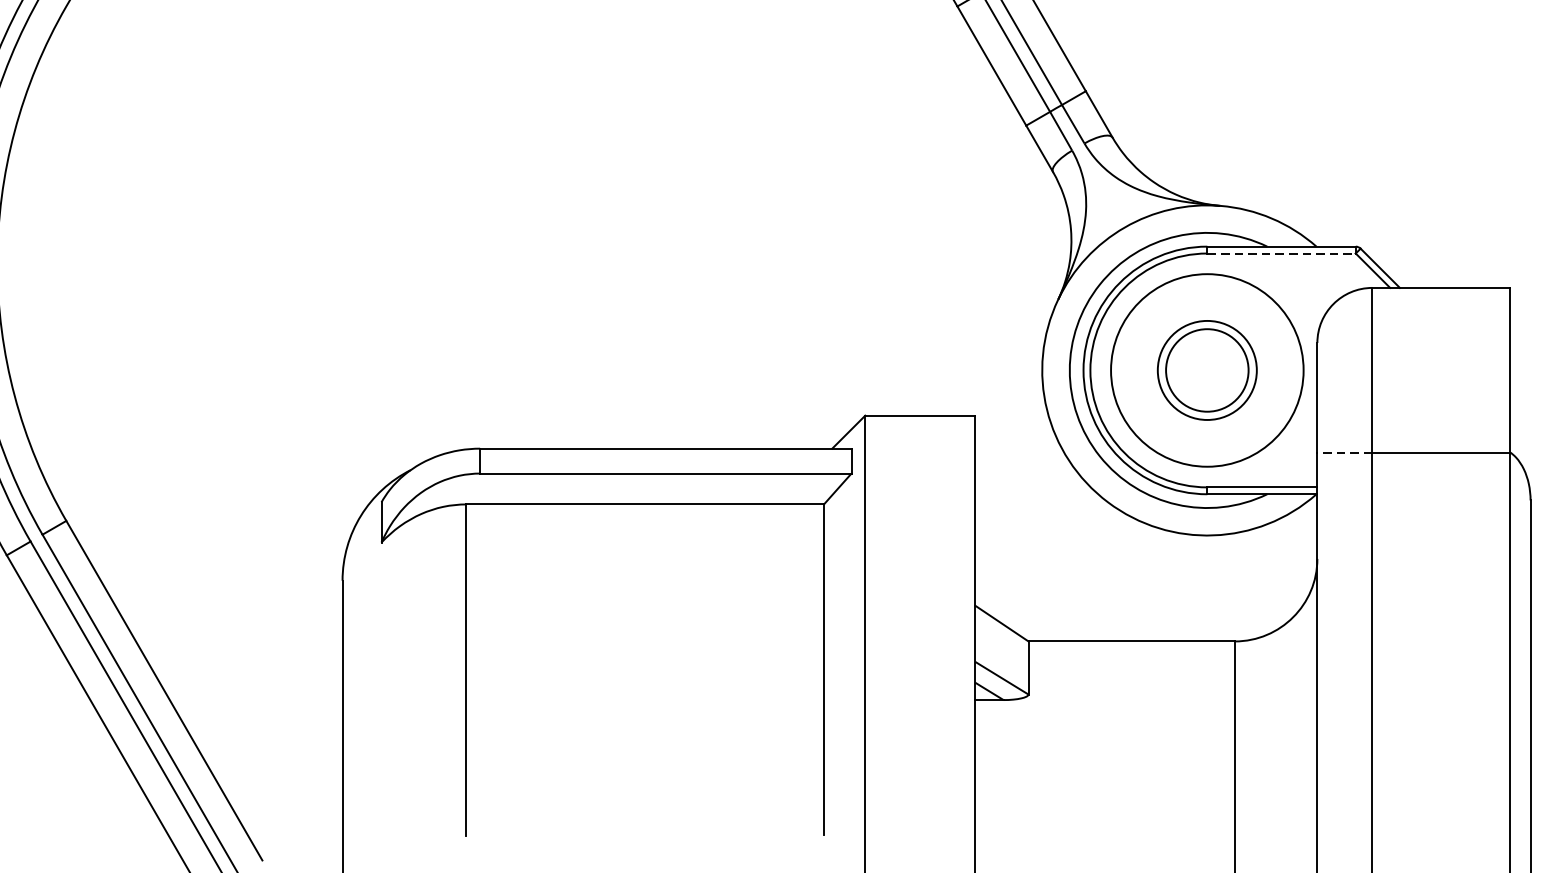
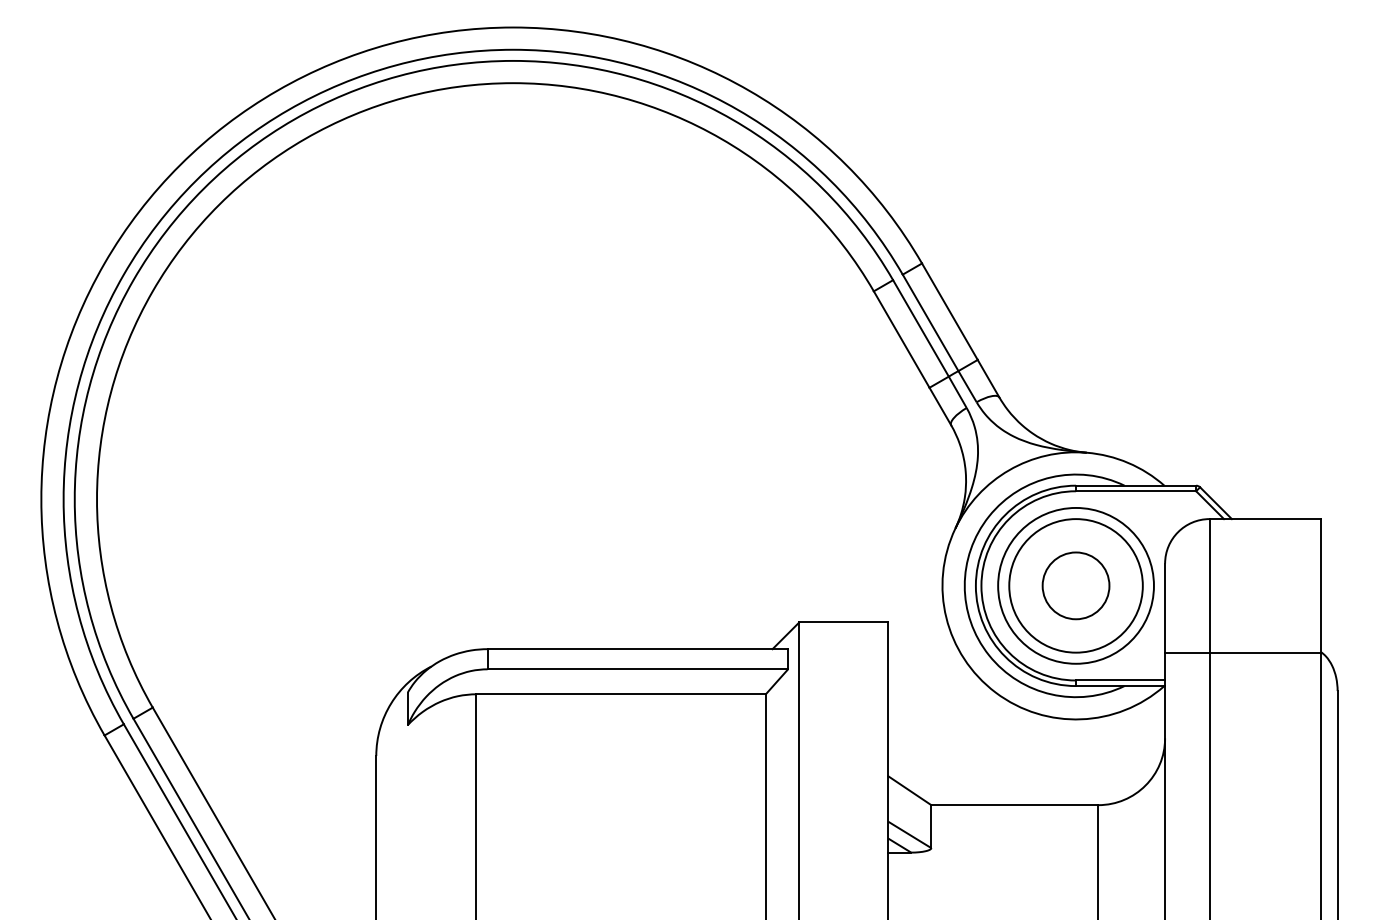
line: (1282, 253) -> (1136, 491), dashed -> solid
circle: (1206, 369) -> (1075, 585), size x1.67
line: (1343, 452) -> (1186, 652), dashed -> solid

